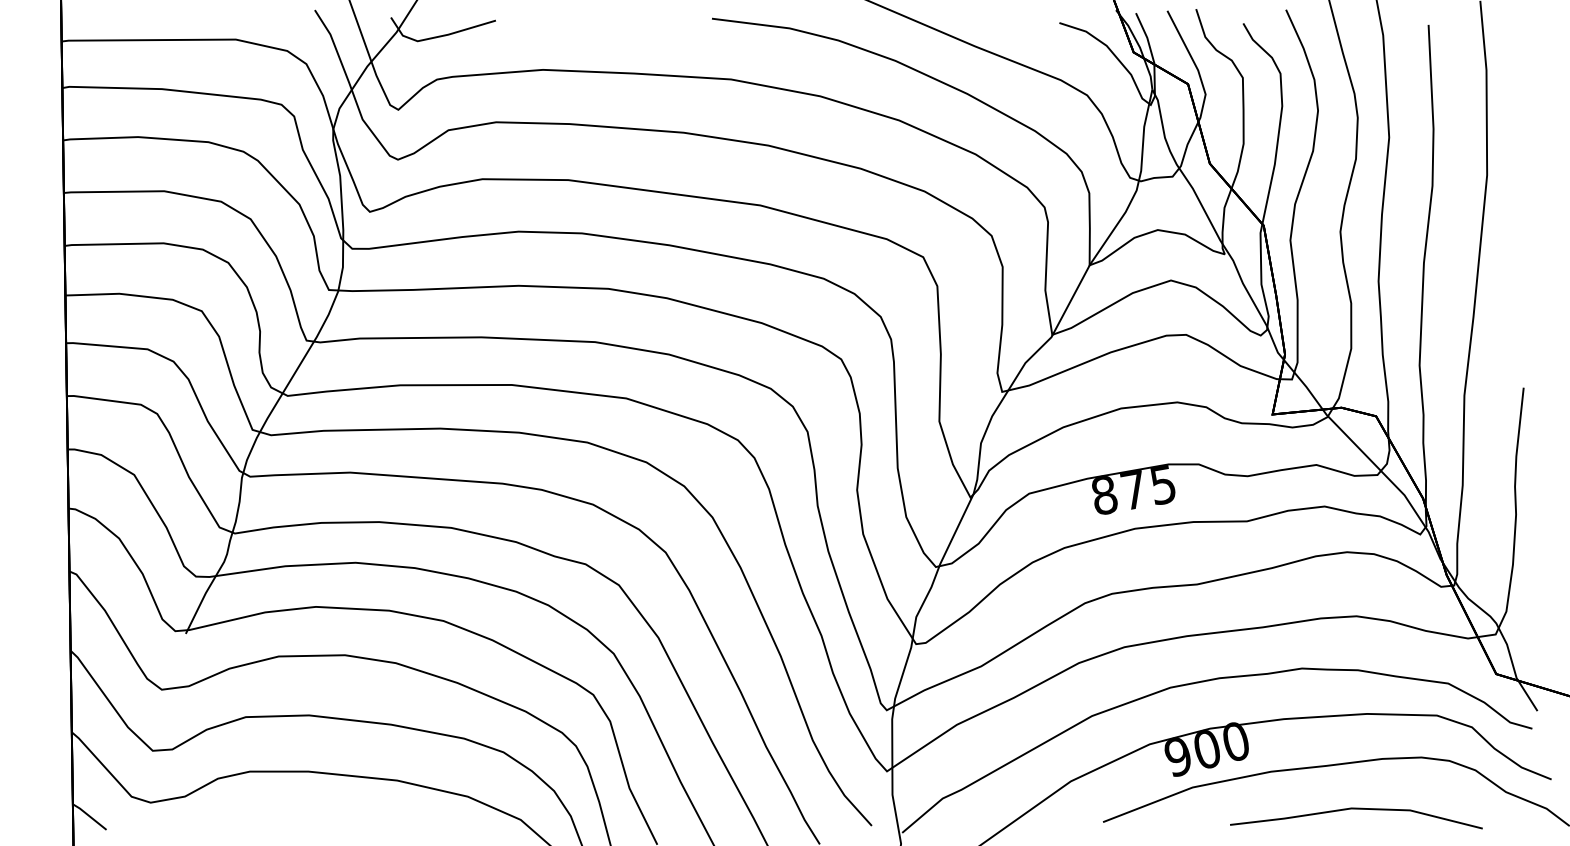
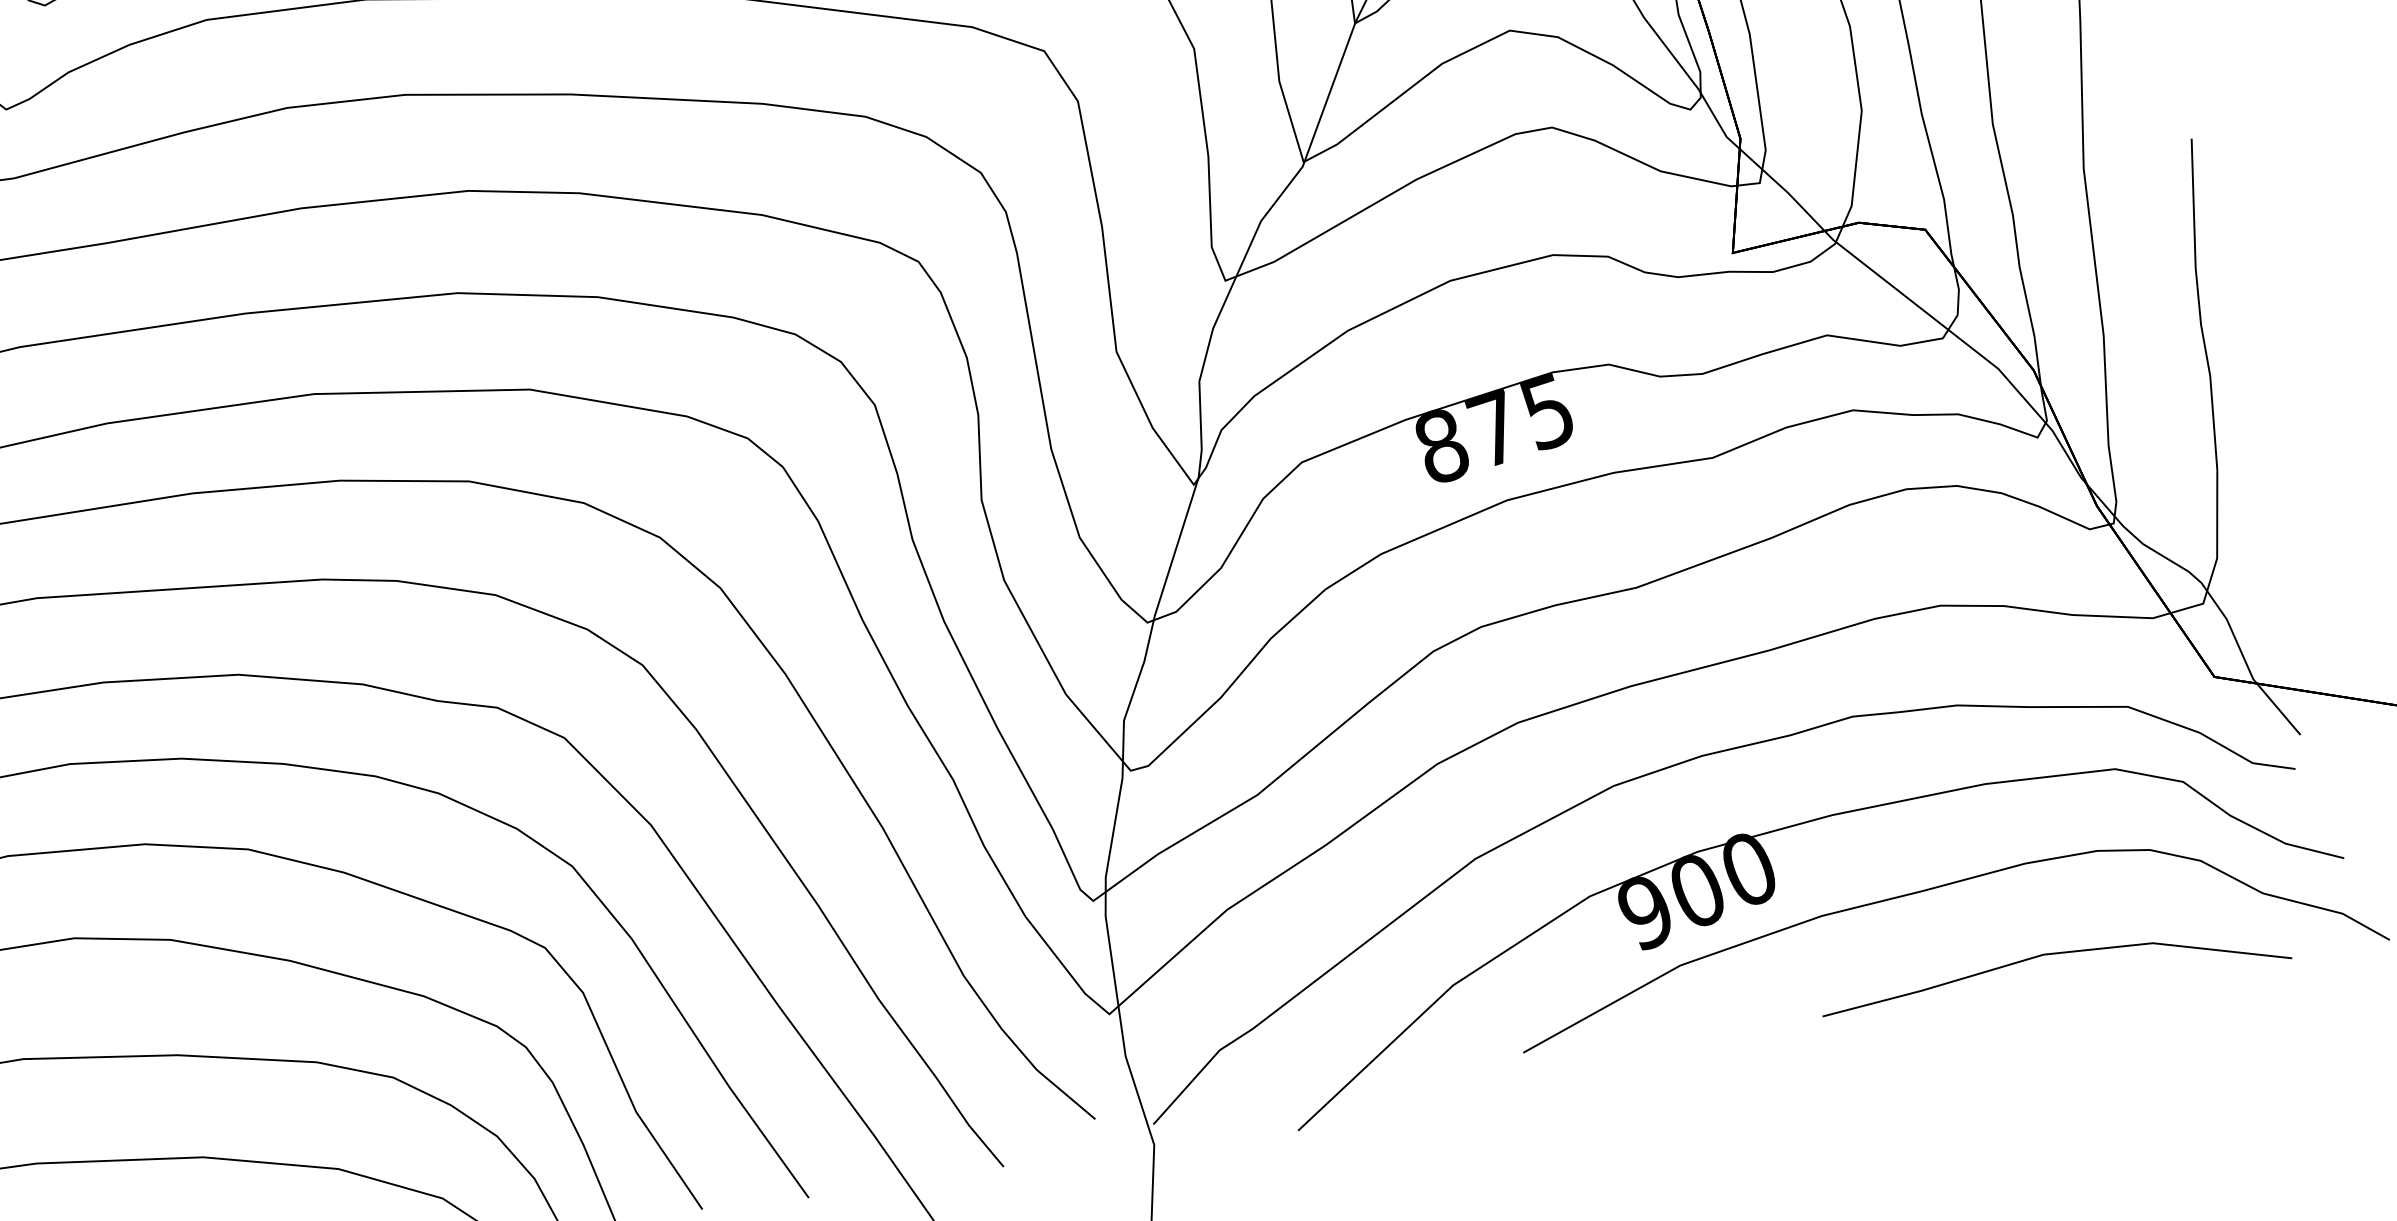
line: (1356, 809) -> (2053, 955), moved

